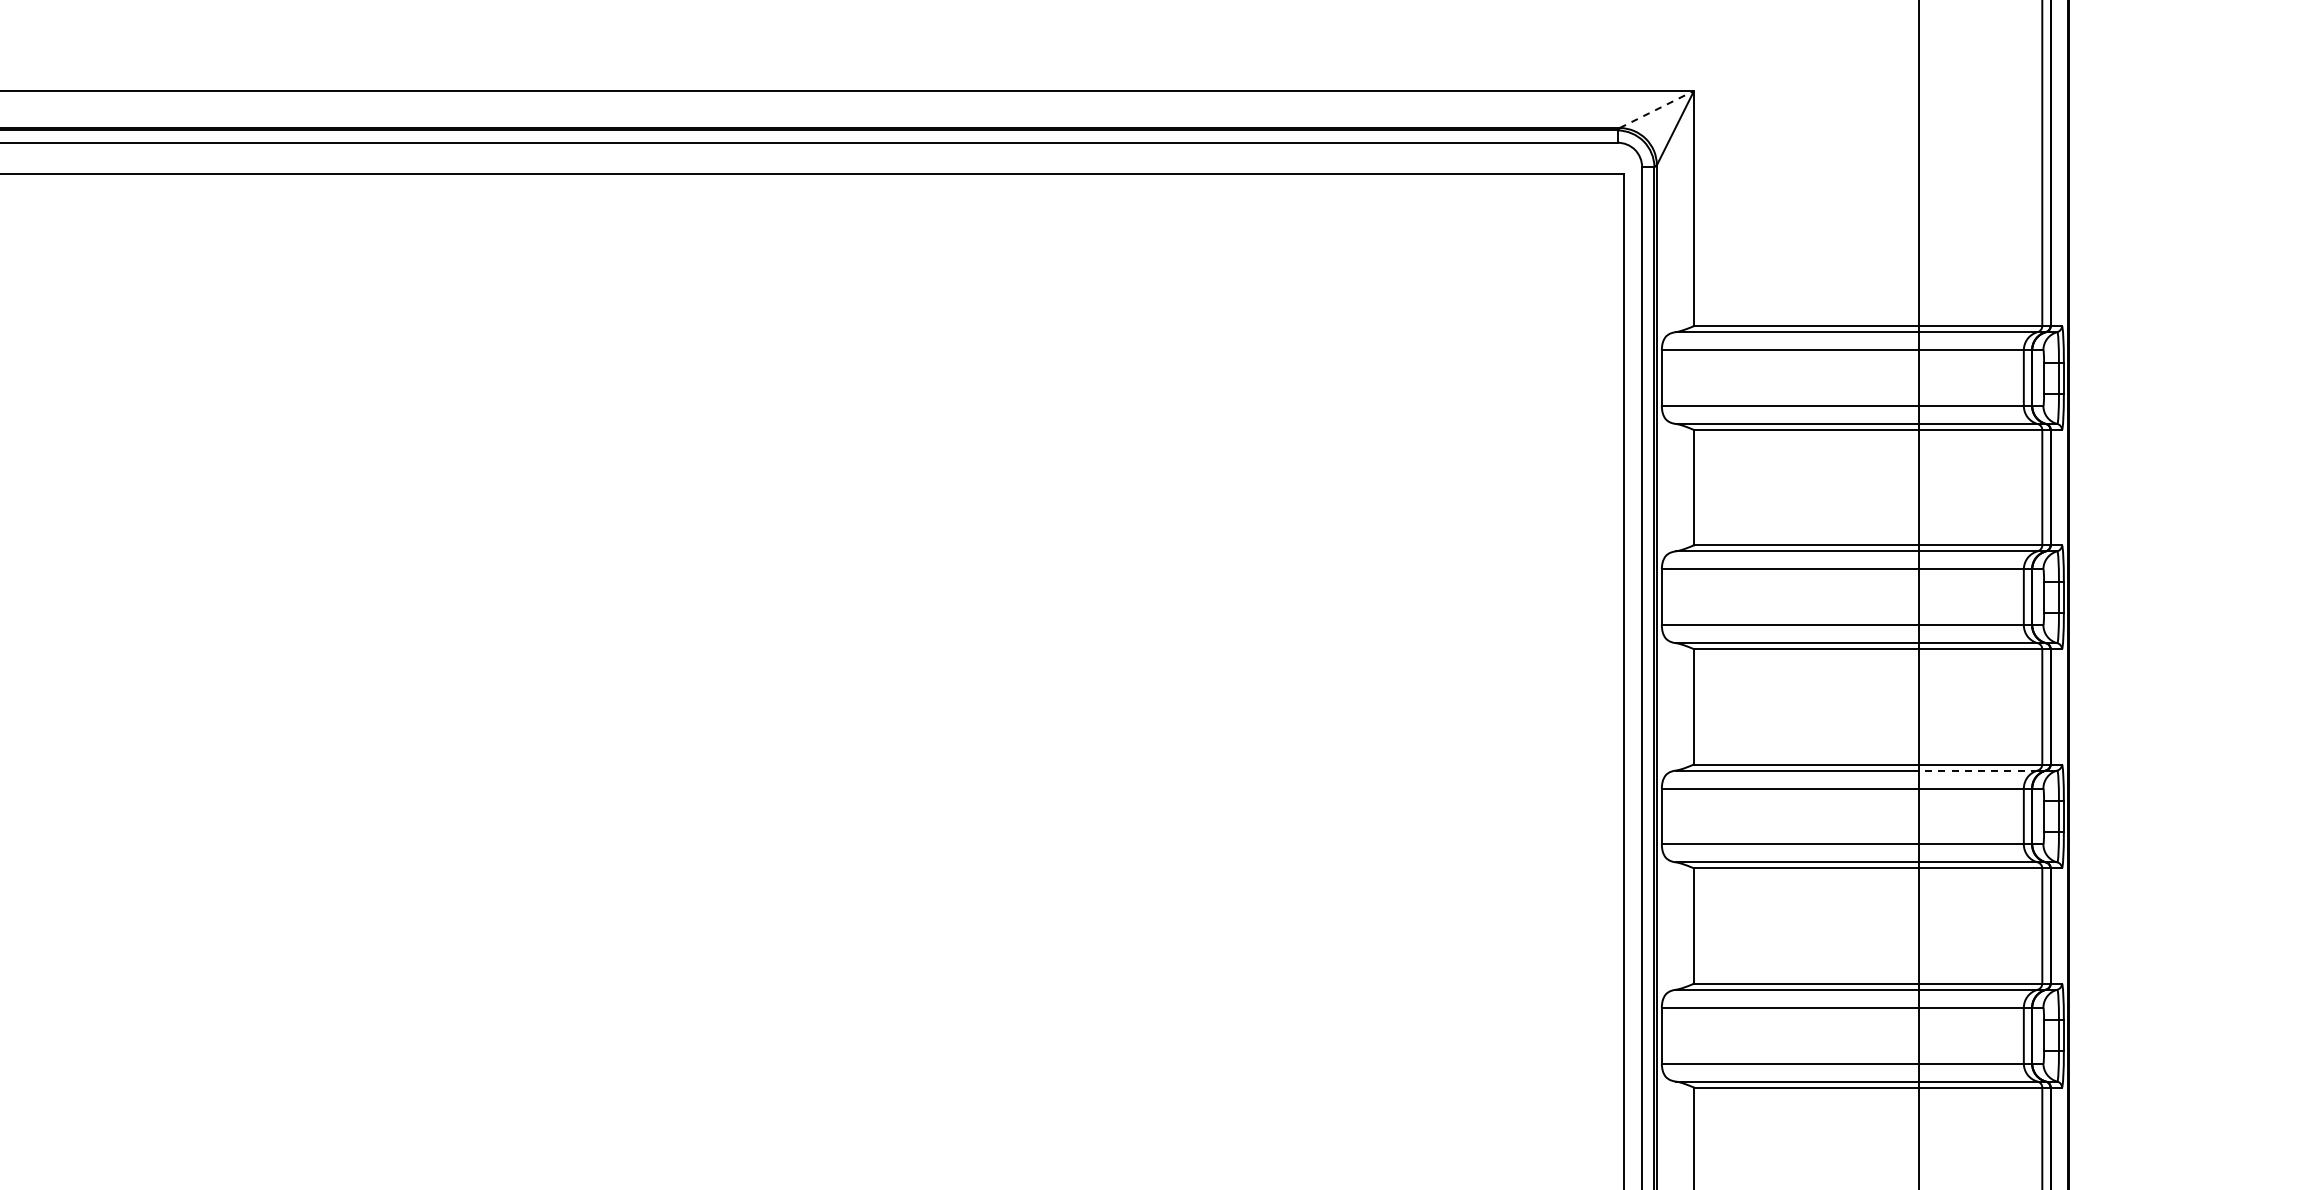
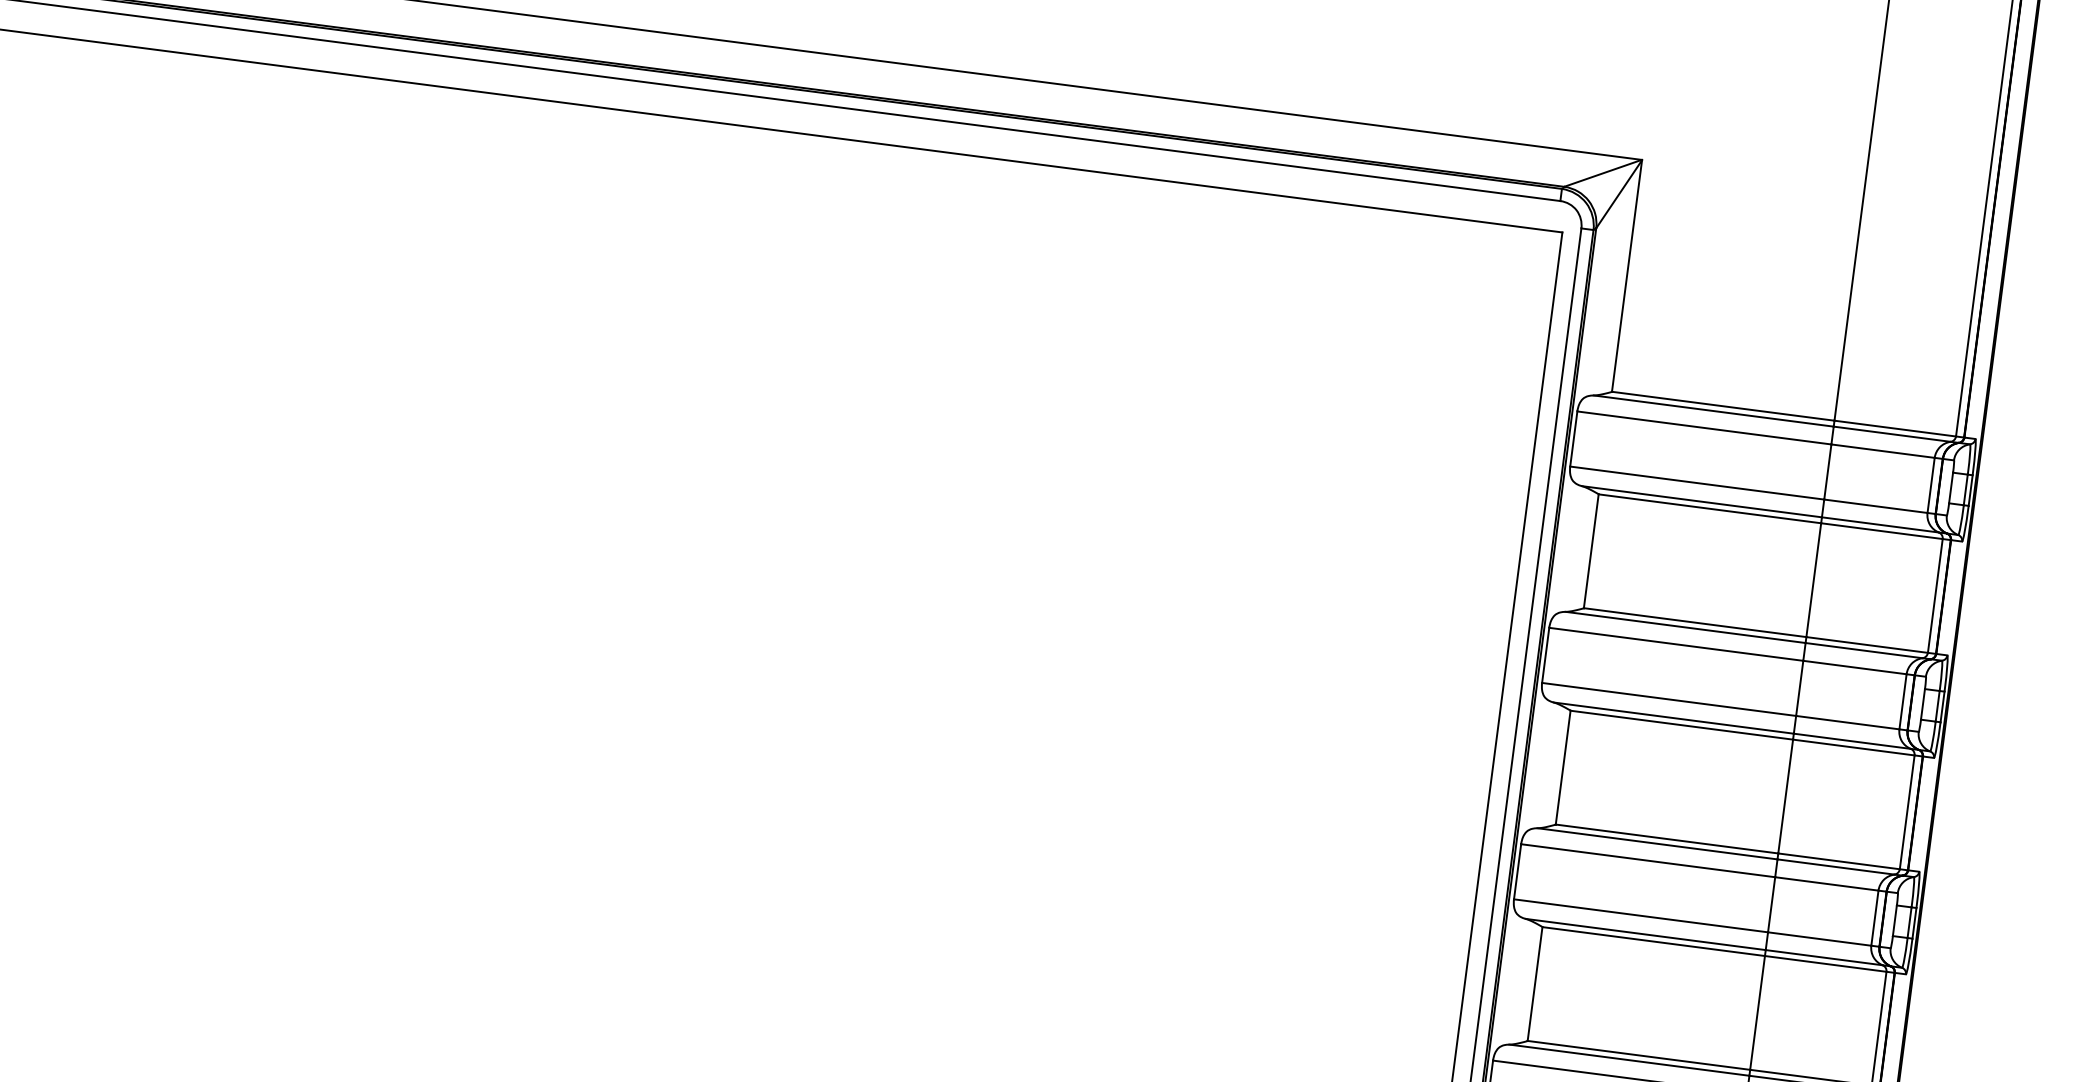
line: (1657, 109) -> (1603, 173), dashed -> solid
line: (1977, 770) -> (1835, 866), dashed -> solid

